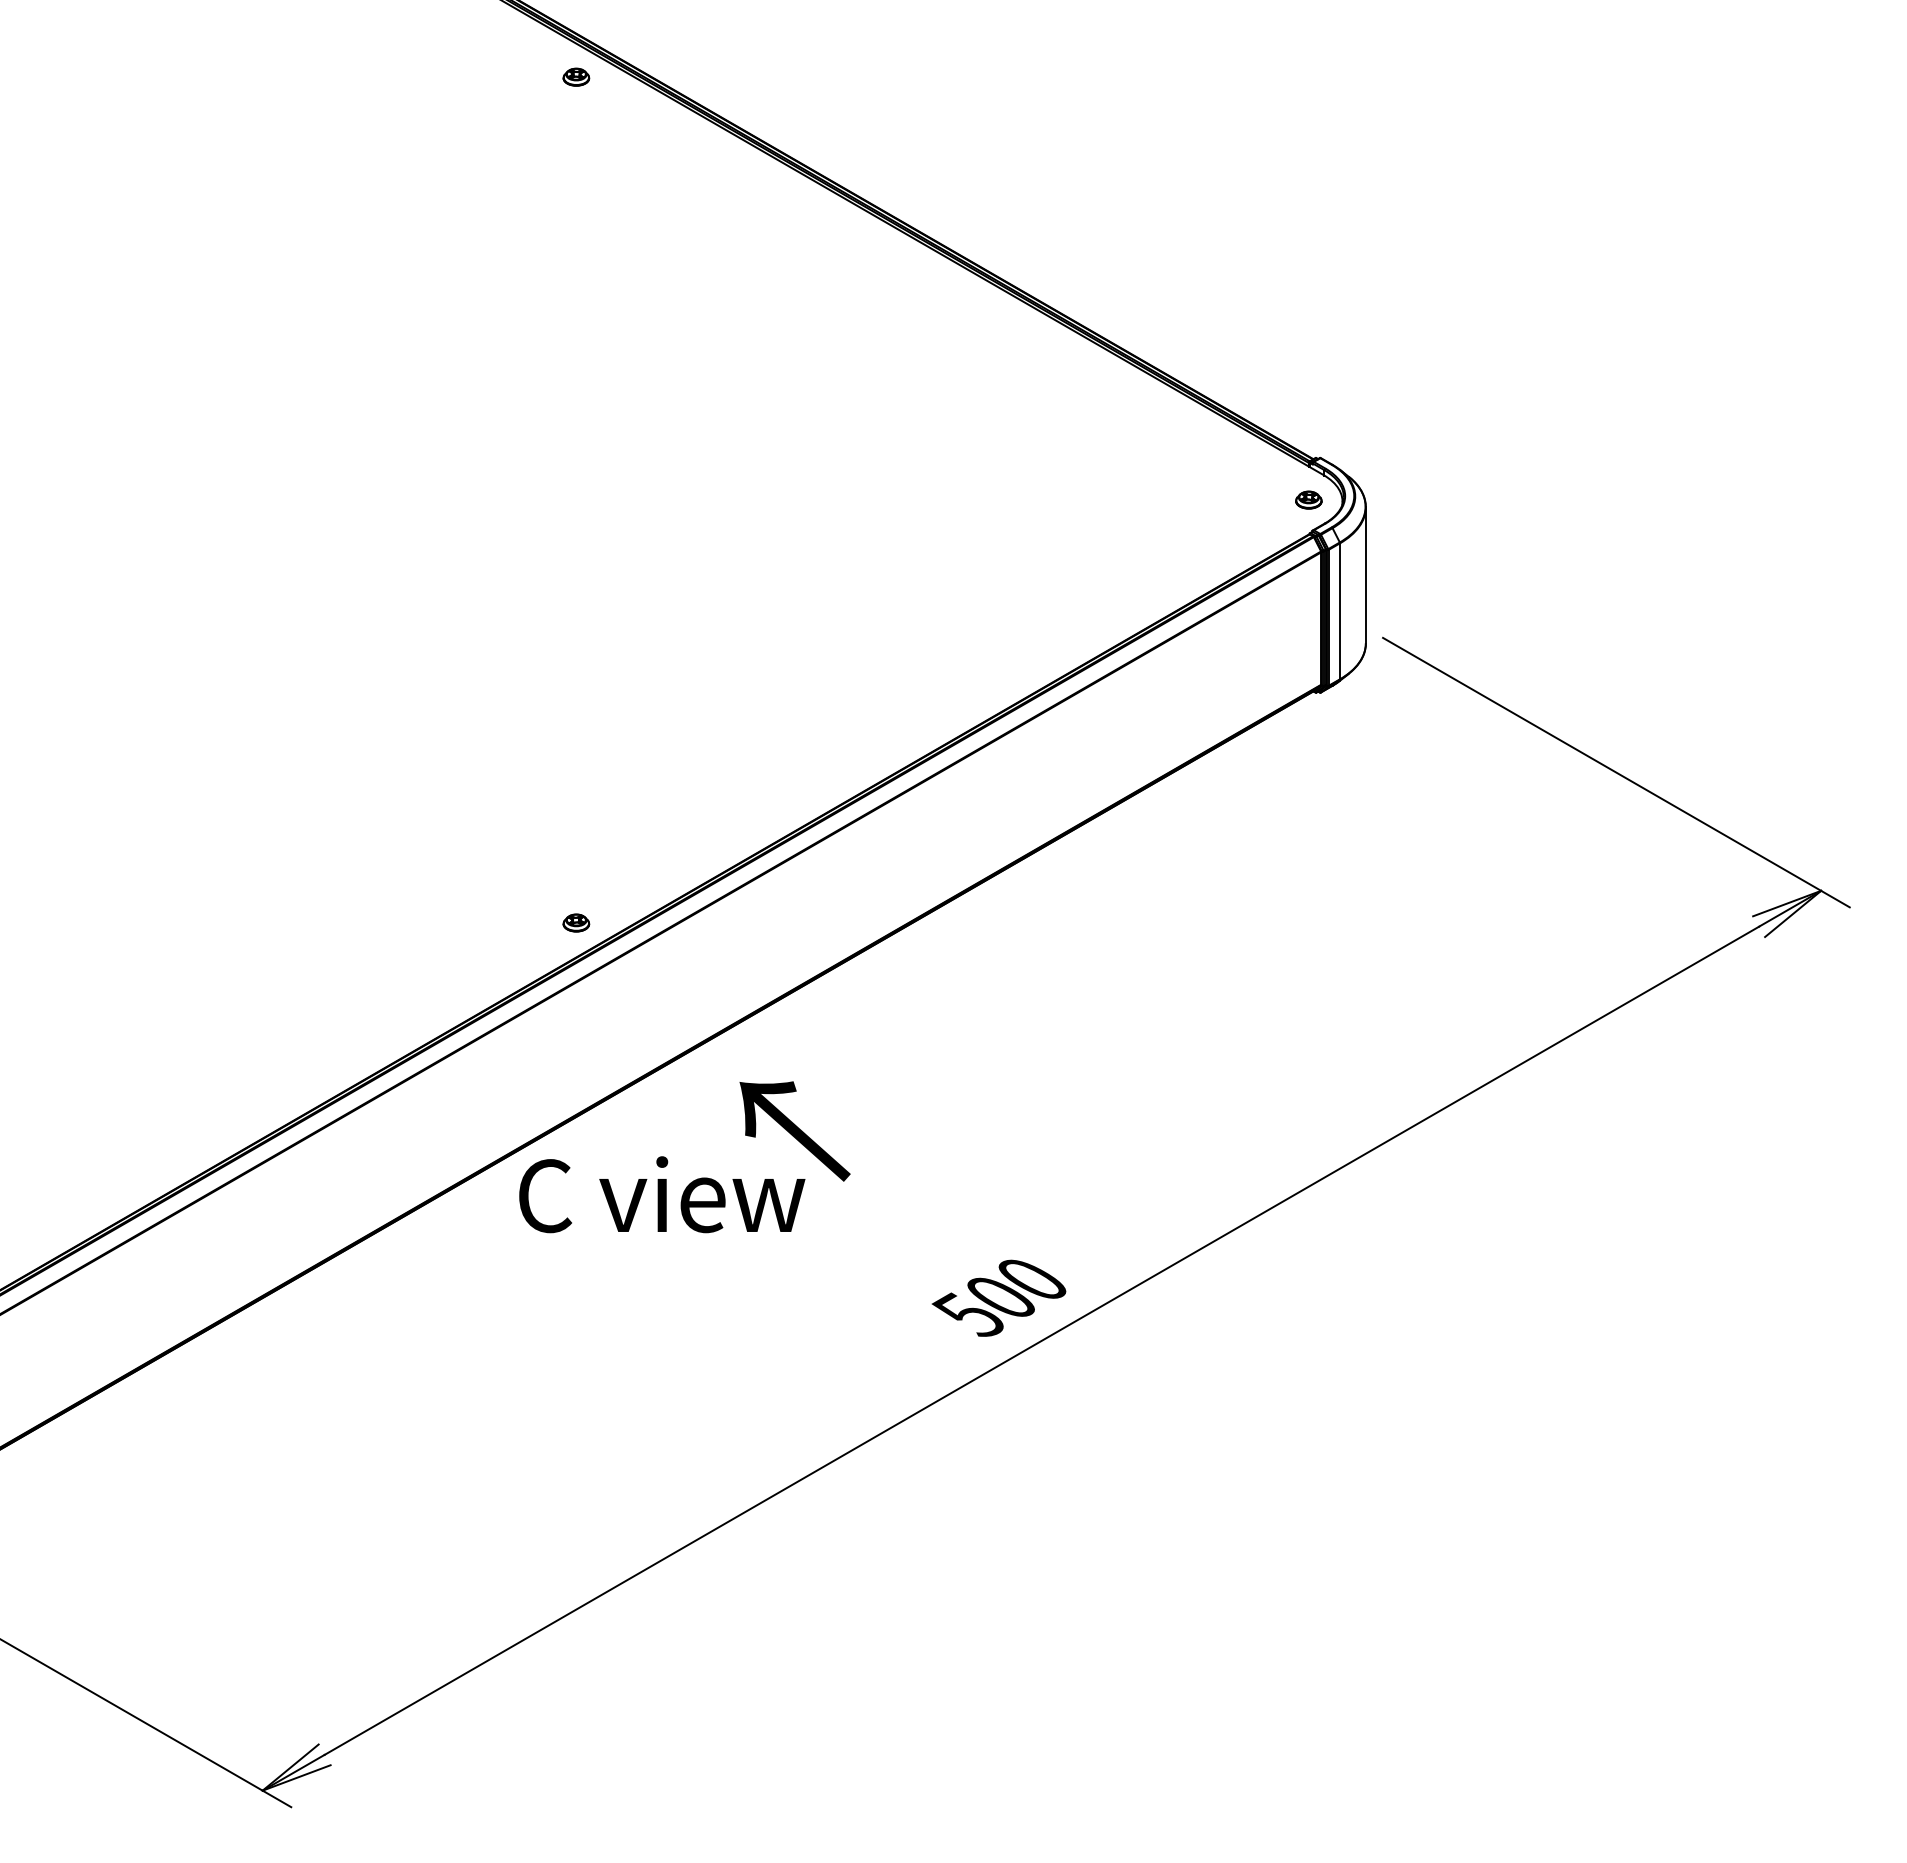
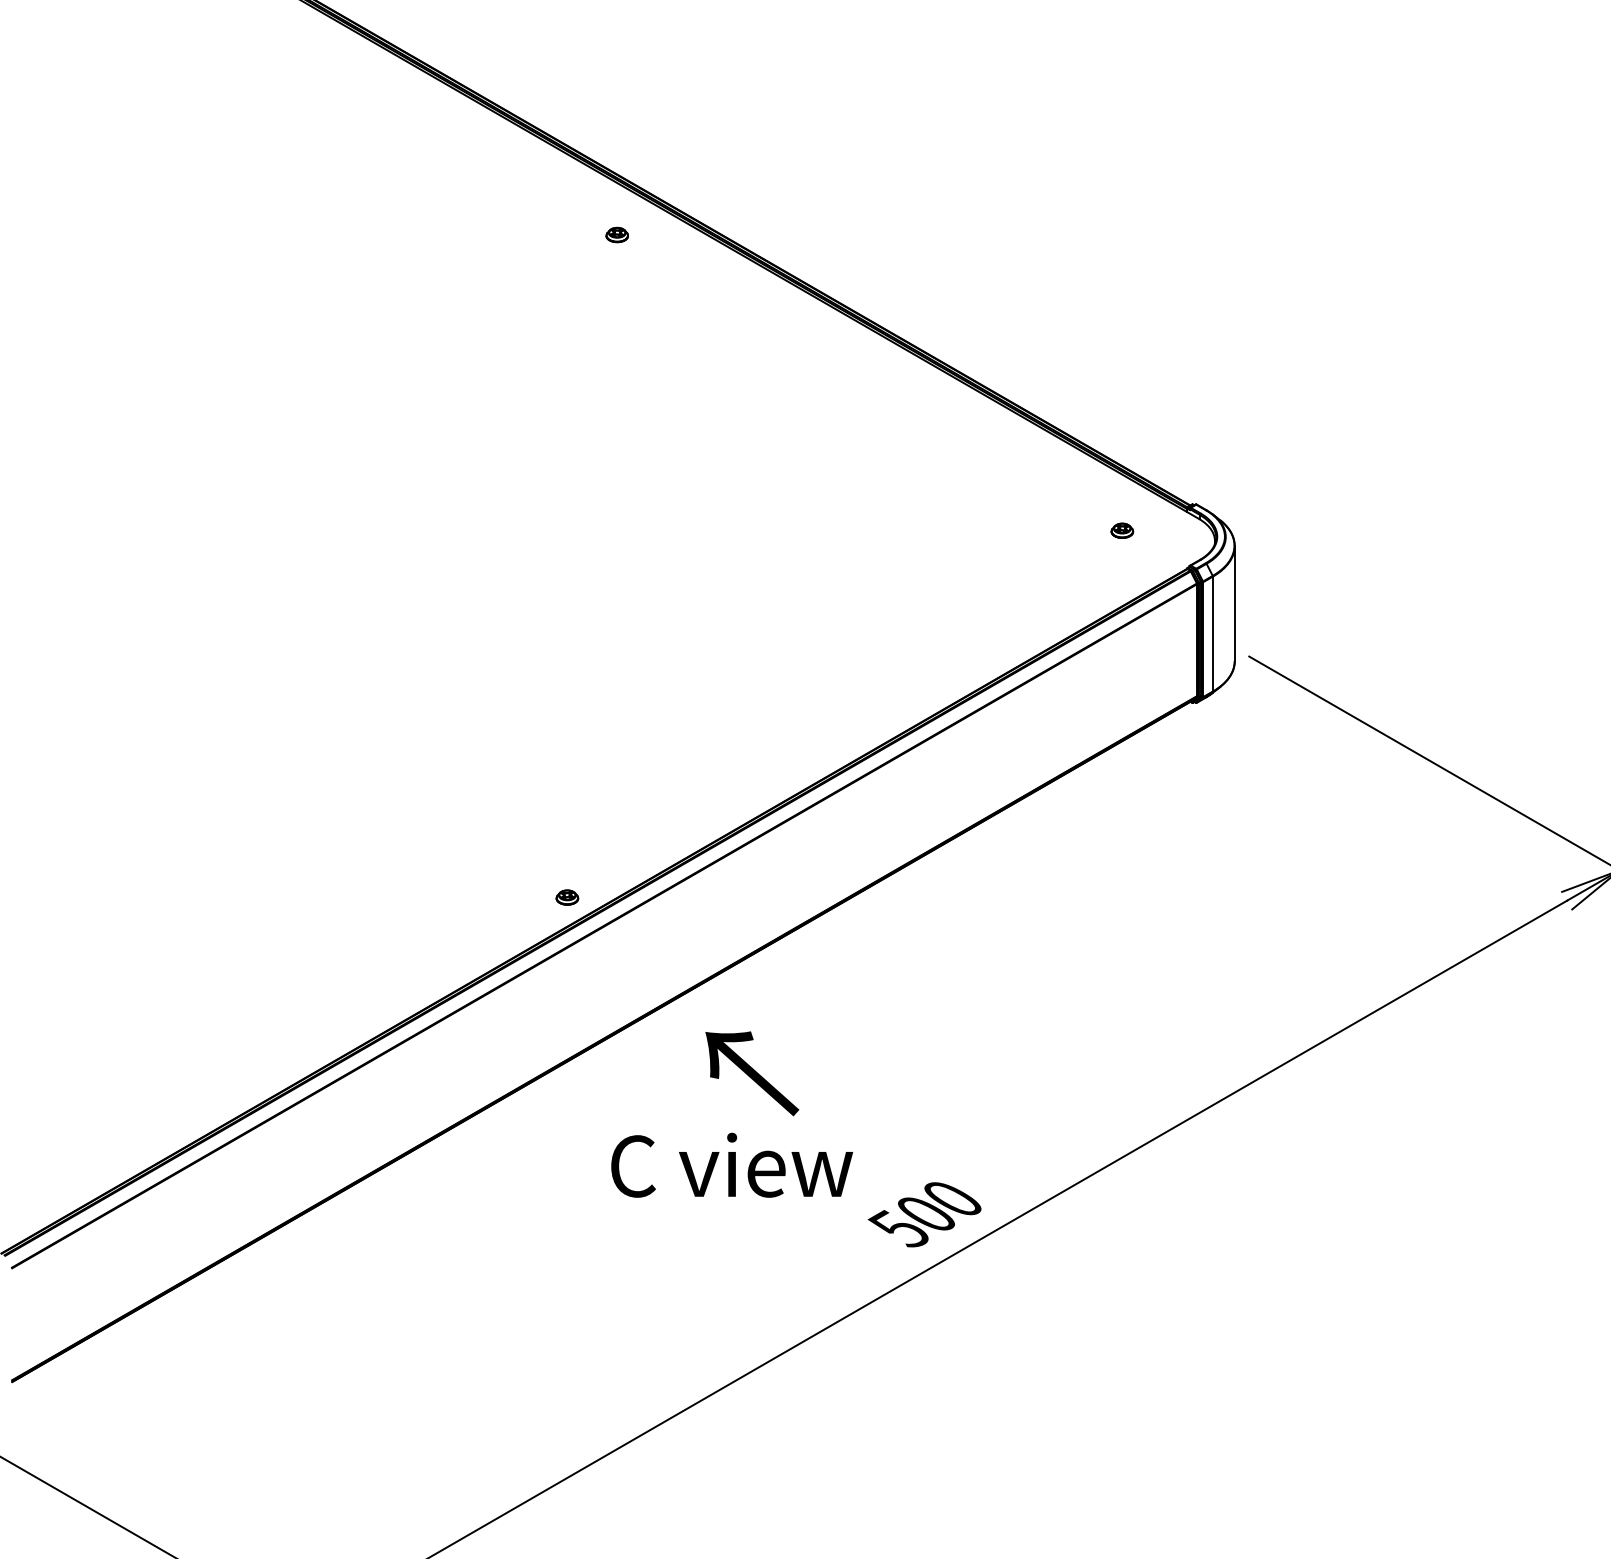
part: (576, 76) -> (617, 234), moved
part: (1308, 499) -> (1122, 530), moved
text: (662, 1194) -> (732, 1165), moved

